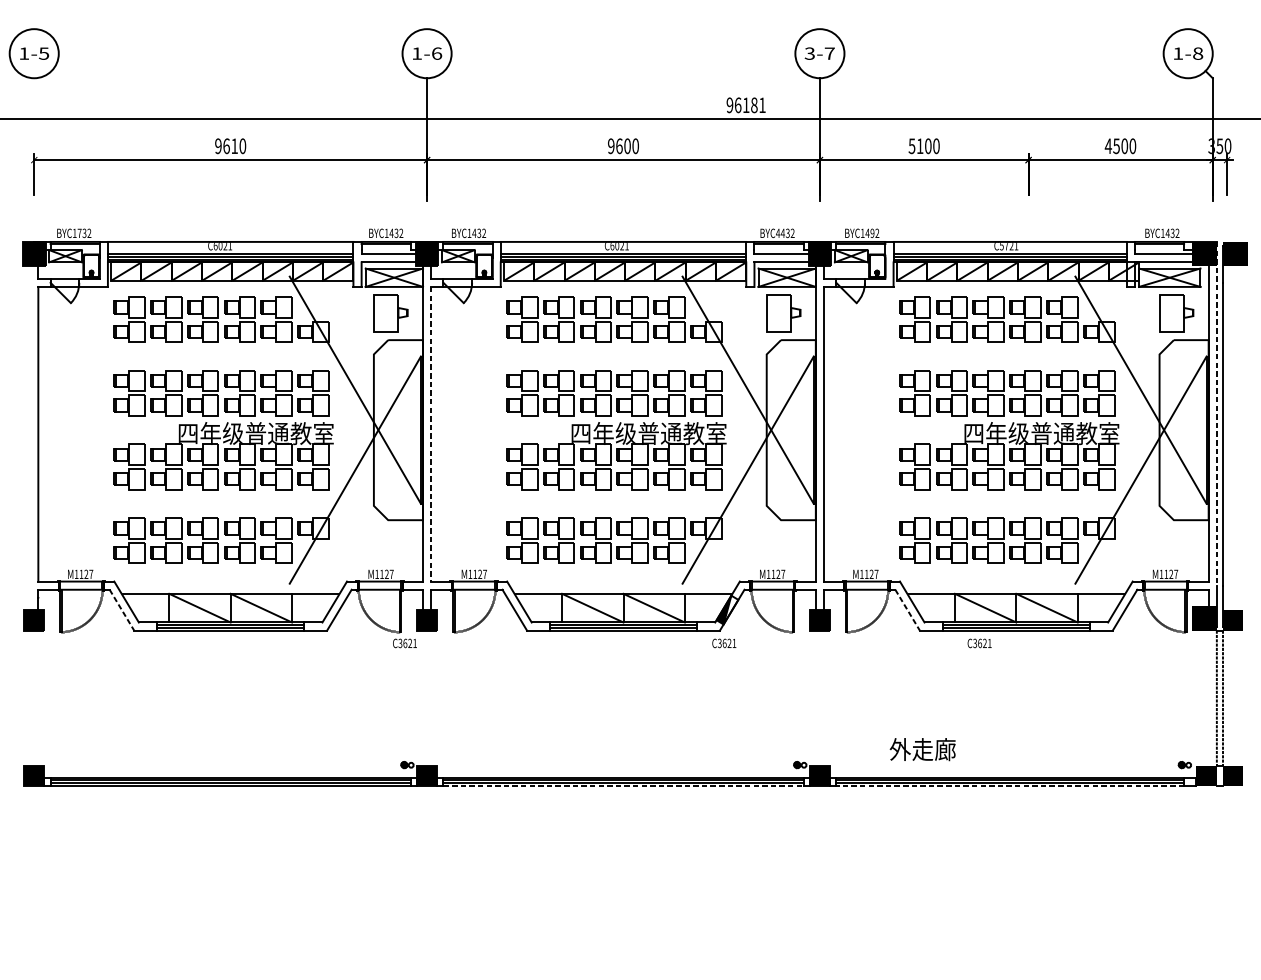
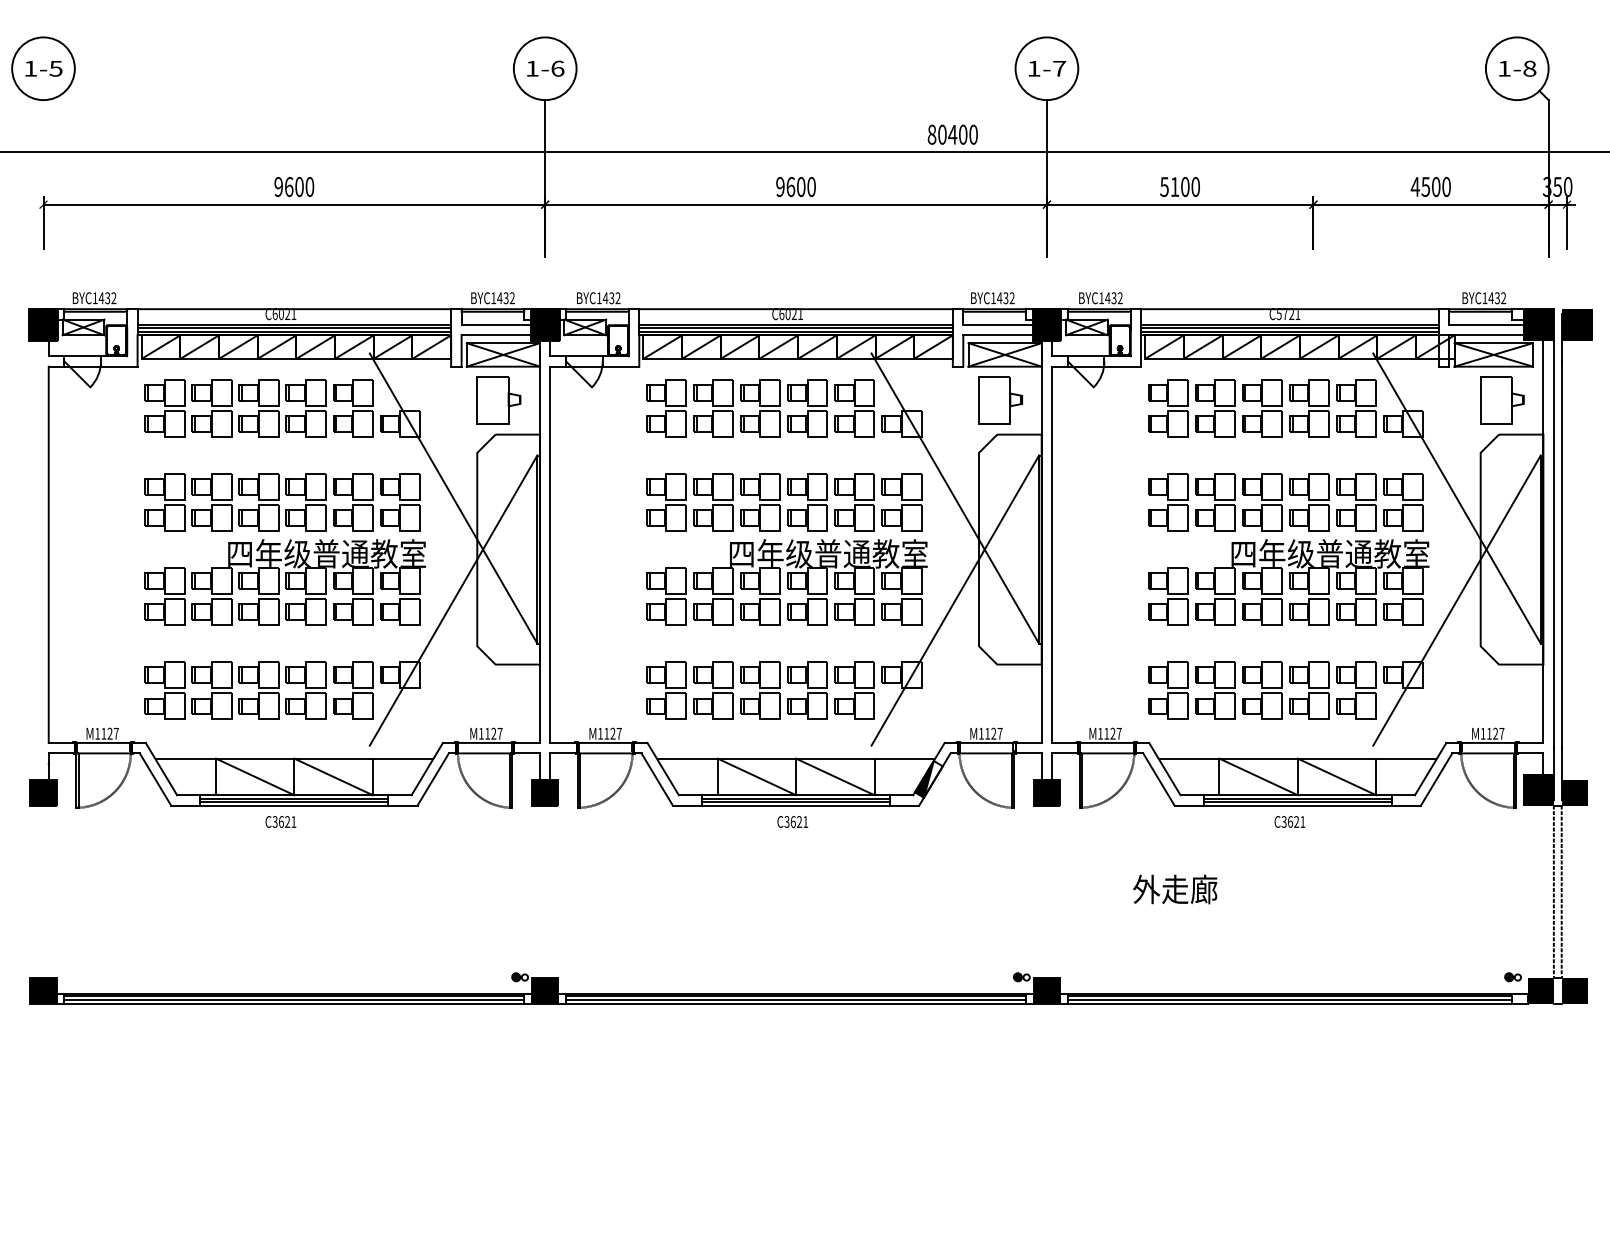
text: (809, 53) -> (1033, 68), 3-7 -> 1-7
text: (745, 105) -> (952, 134), 96181 -> 80400
text: (234, 145) -> (299, 186), 9610 -> 9600
text: (79, 233) -> (101, 298), BYC1732 -> BYC1432
text: (778, 233) -> (993, 298), BYC4432 -> BYC1432
text: (872, 233) -> (1113, 298), BYC1492 -> BYC1432
line: (1216, 414) -> (1553, 529), dashed -> solid
line: (431, 434) -> (550, 555), dashed -> solid
line: (121, 610) -> (155, 779), dashed -> solid
line: (908, 610) -> (1159, 779), dashed -> solid
text: (404, 643) -> (280, 821), moved
text: (724, 643) -> (792, 821), moved
text: (979, 643) -> (1289, 821), moved
text: (922, 749) -> (1175, 889), moved
line: (623, 786) -> (796, 1004), dashed -> solid
line: (1009, 786) -> (1289, 1004), dashed -> solid

